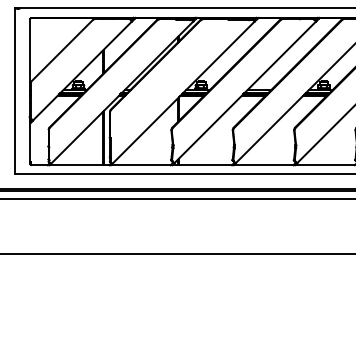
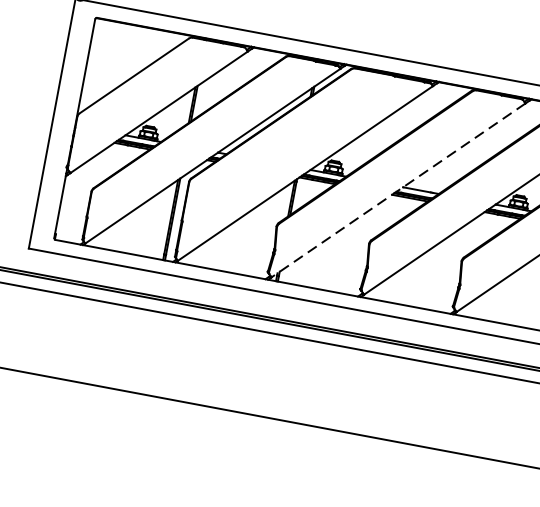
line: (244, 92) -> (397, 190), solid -> dashed

